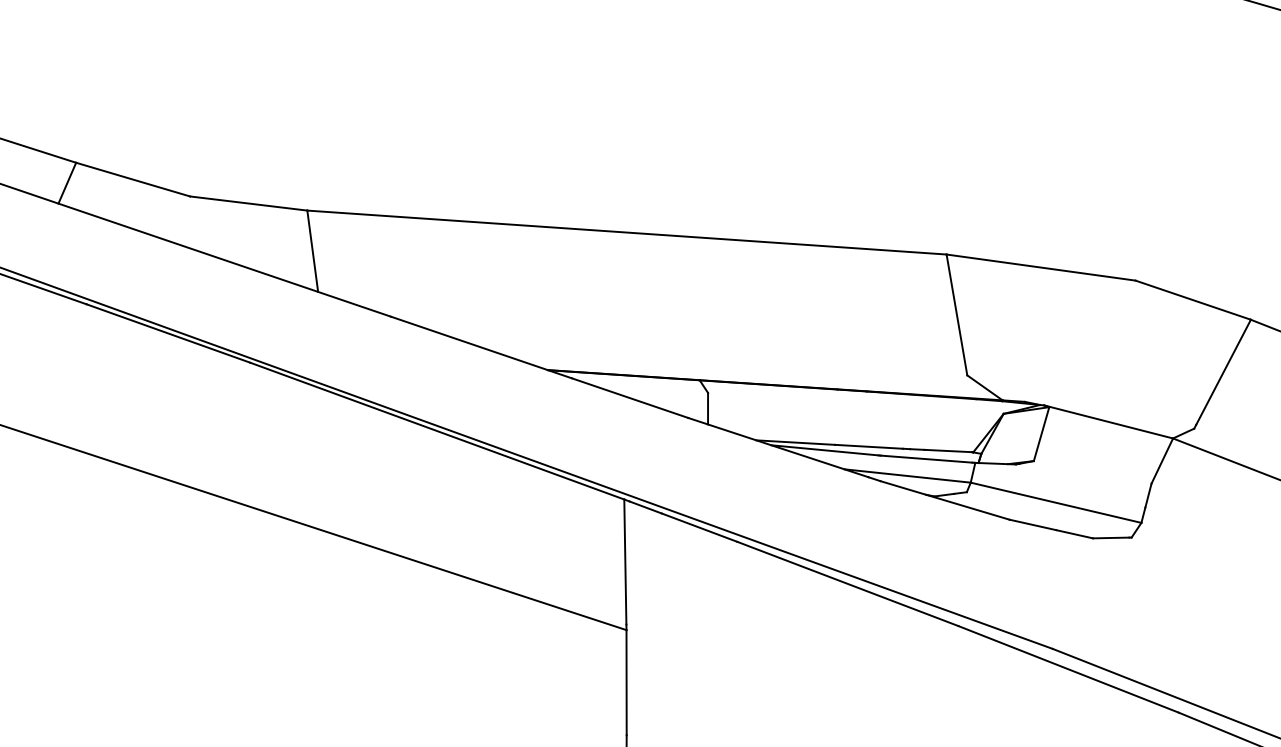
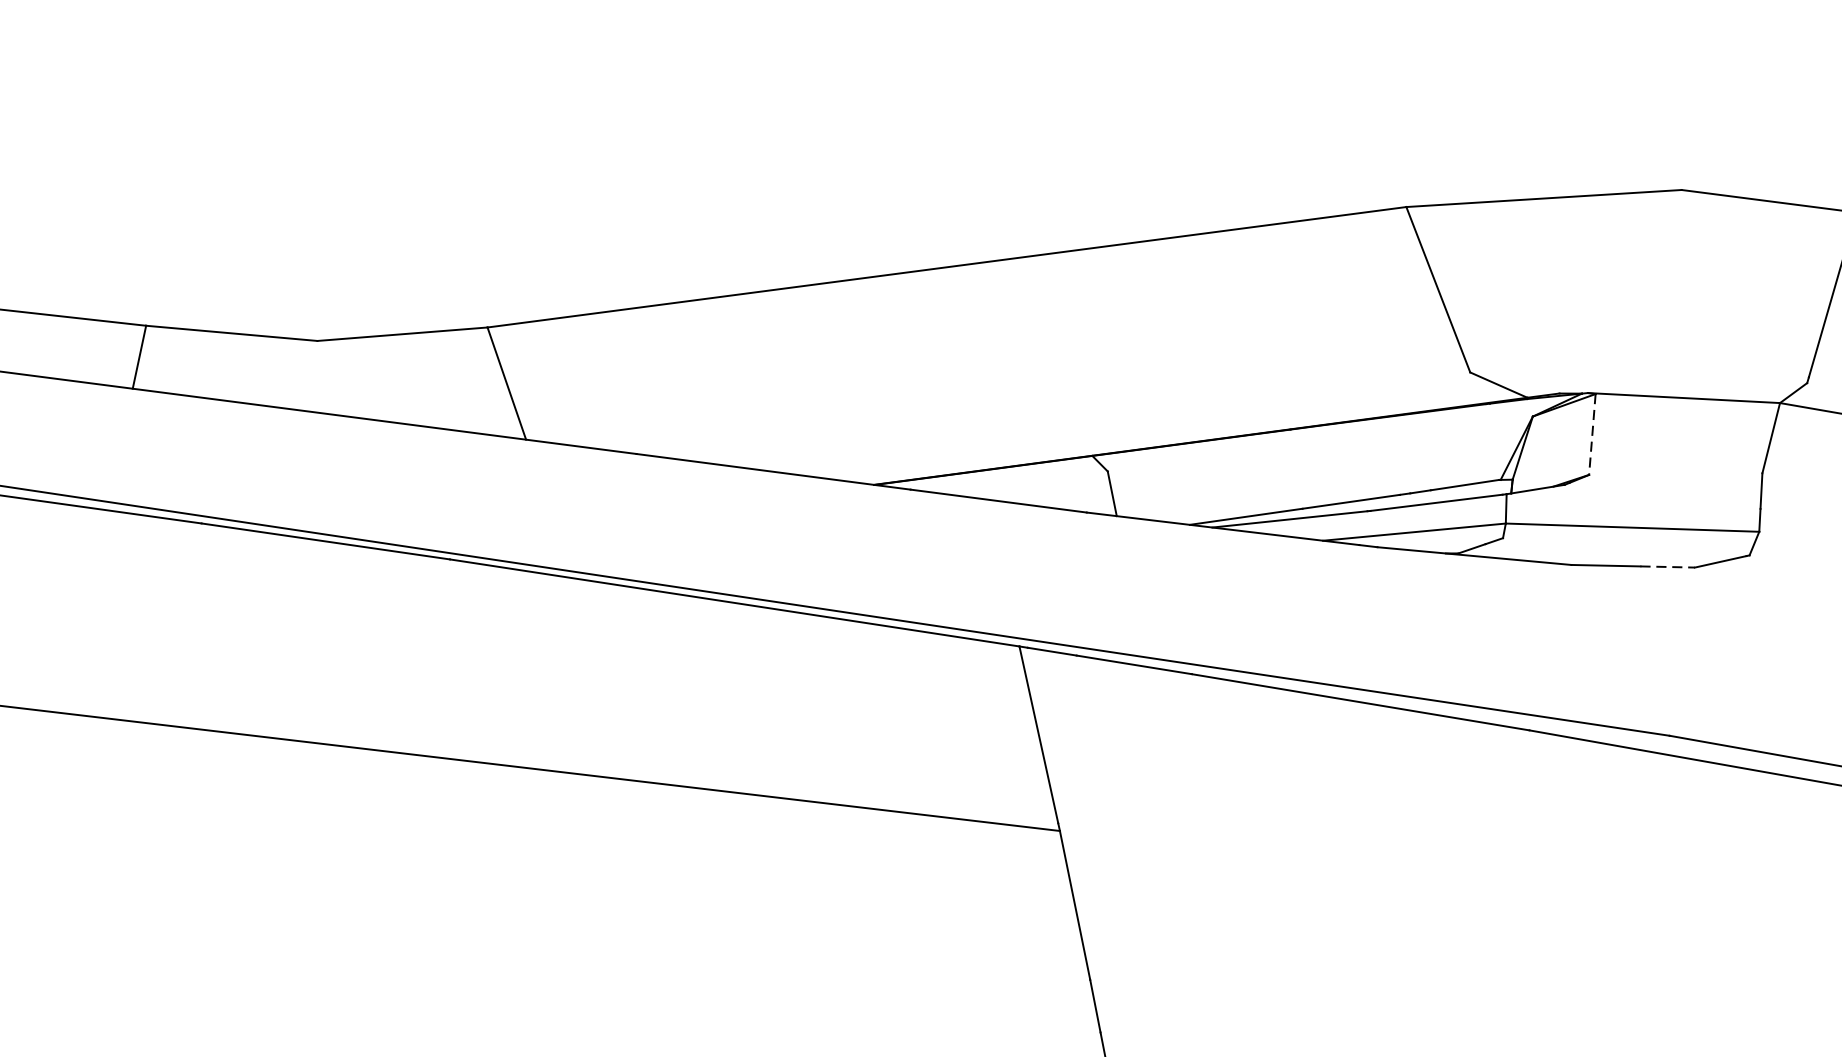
line: (1041, 434) -> (1592, 435), solid -> dashed
line: (1074, 534) -> (1667, 567), solid -> dashed

